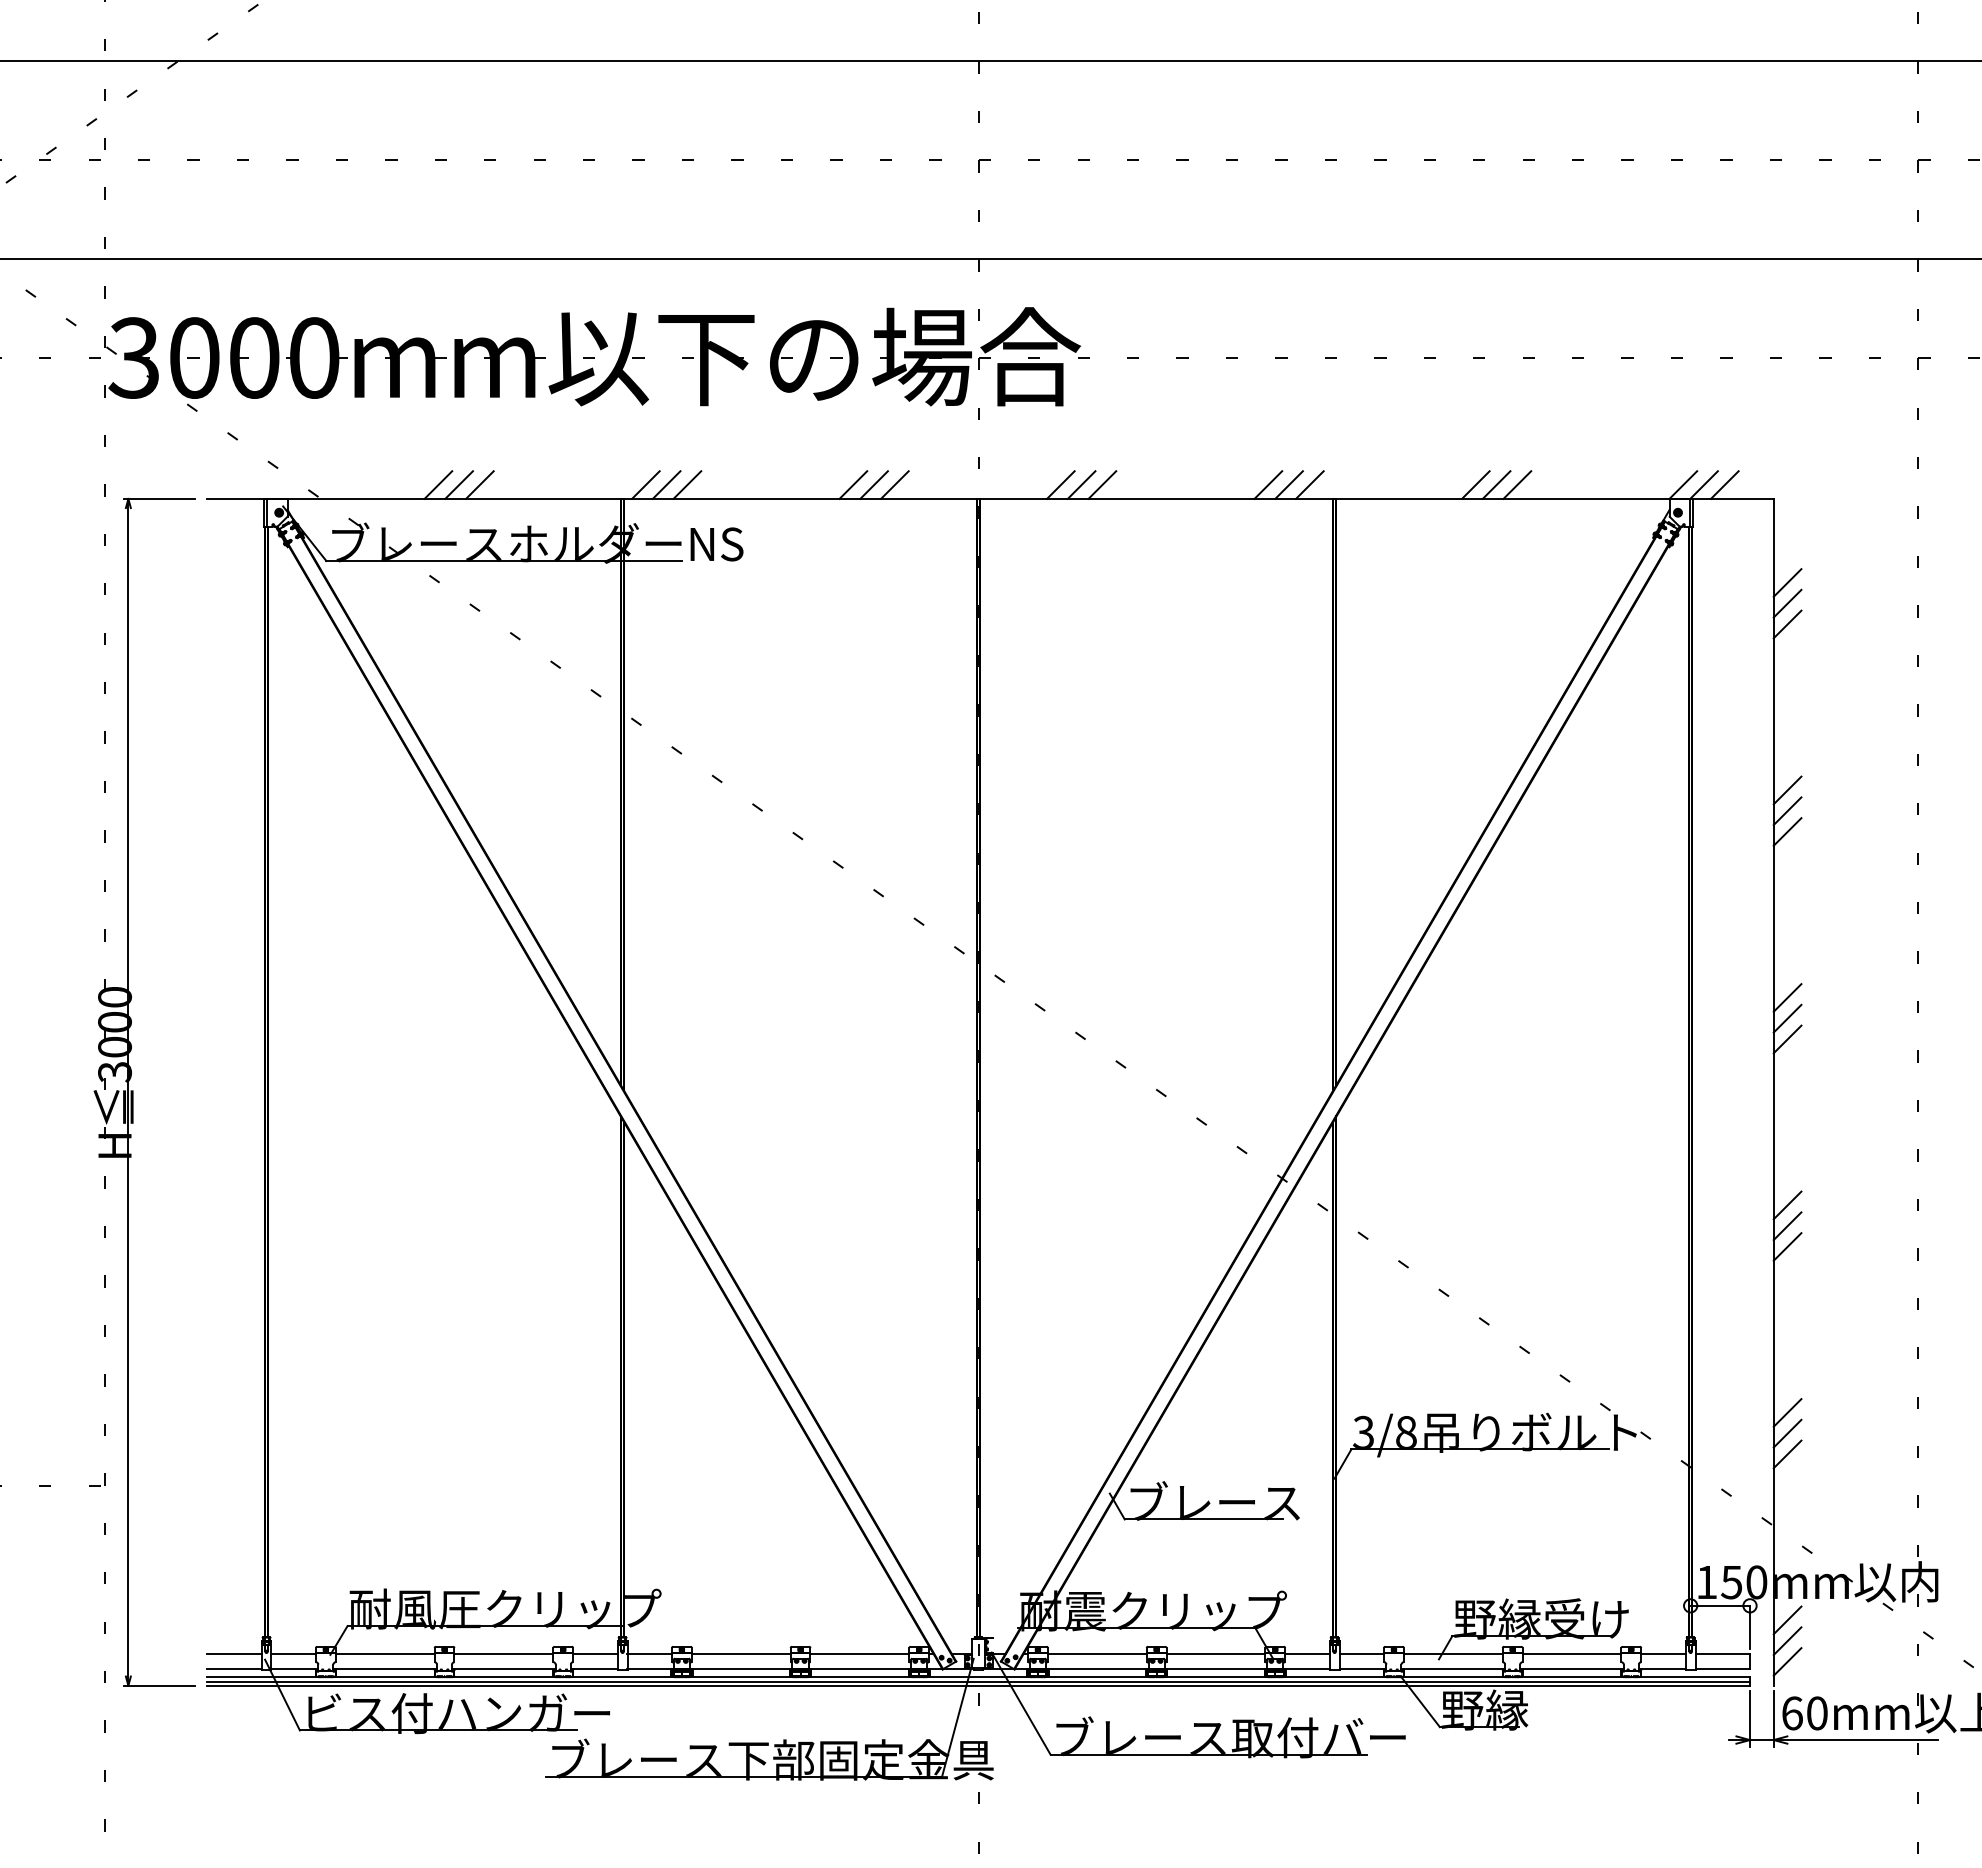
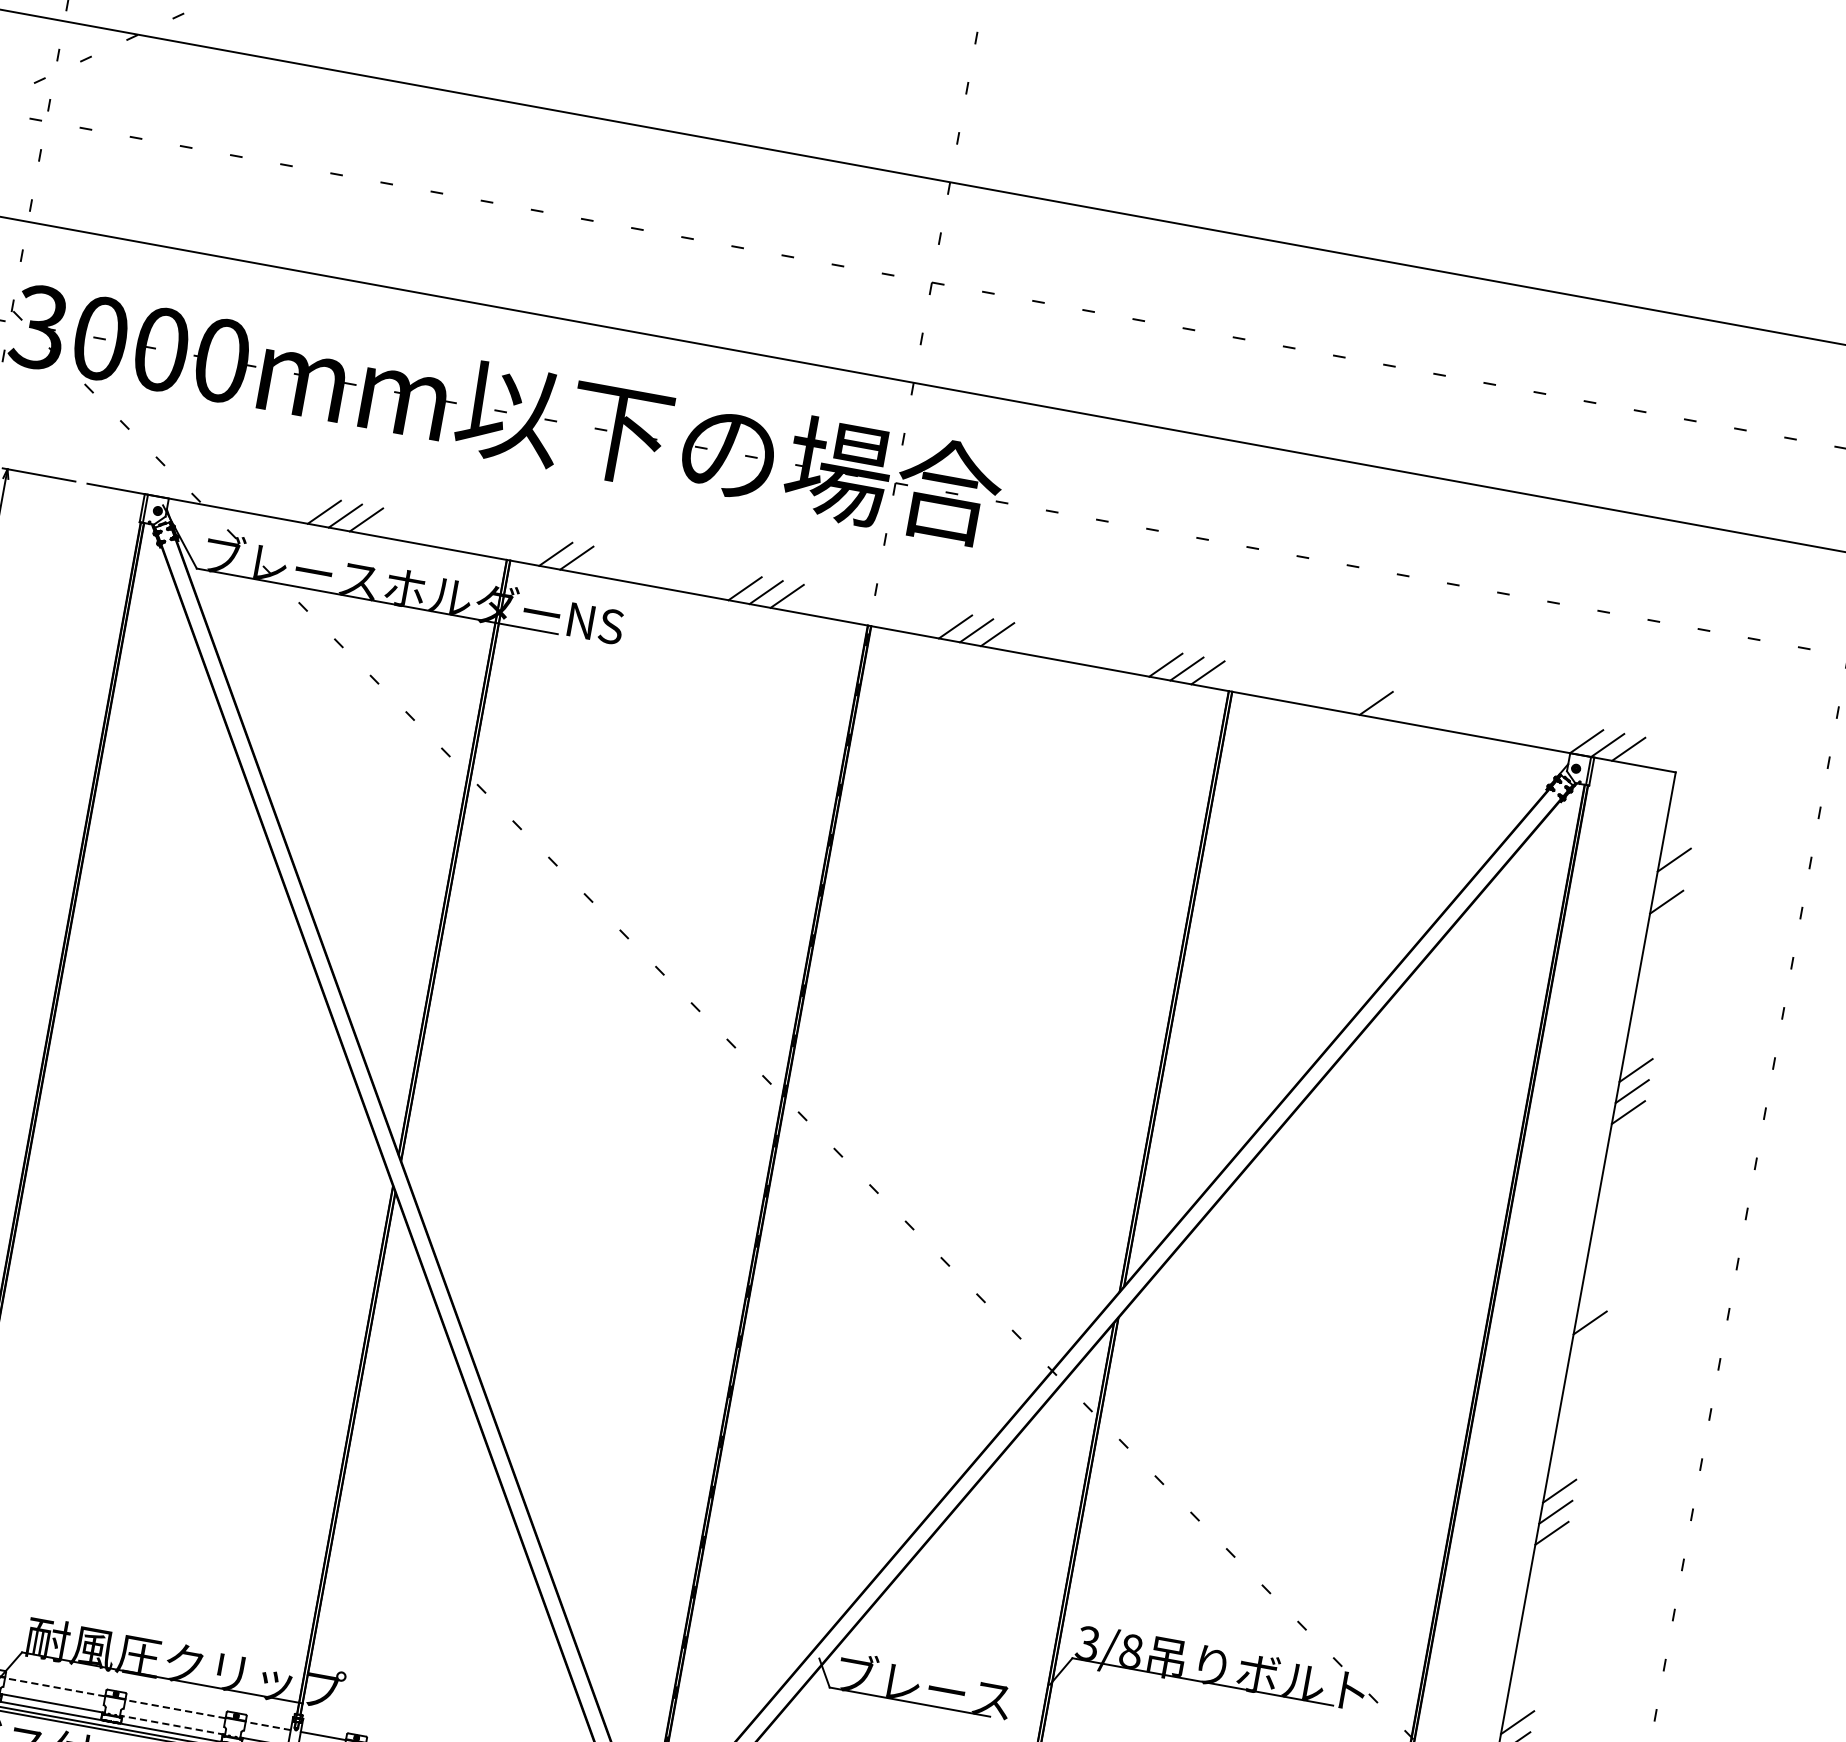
line: (645, 484) -> (534, 549), removed
line: (1496, 484) -> (1397, 706), removed
line: (1517, 484) -> (1418, 710), removed
line: (1787, 603) -> (1670, 880), removed
line: (1787, 997) -> (1597, 1280), removed
line: (1787, 1018) -> (1593, 1301), removed
line: (1787, 1412) -> (1521, 1701), removed
line: (384, 1653) -> (54, 1687), solid -> dashed
line: (503, 1653) -> (175, 1708), solid -> dashed
line: (594, 1653) -> (267, 1725), solid -> dashed
line: (503, 1669) -> (172, 1725), solid -> dashed

